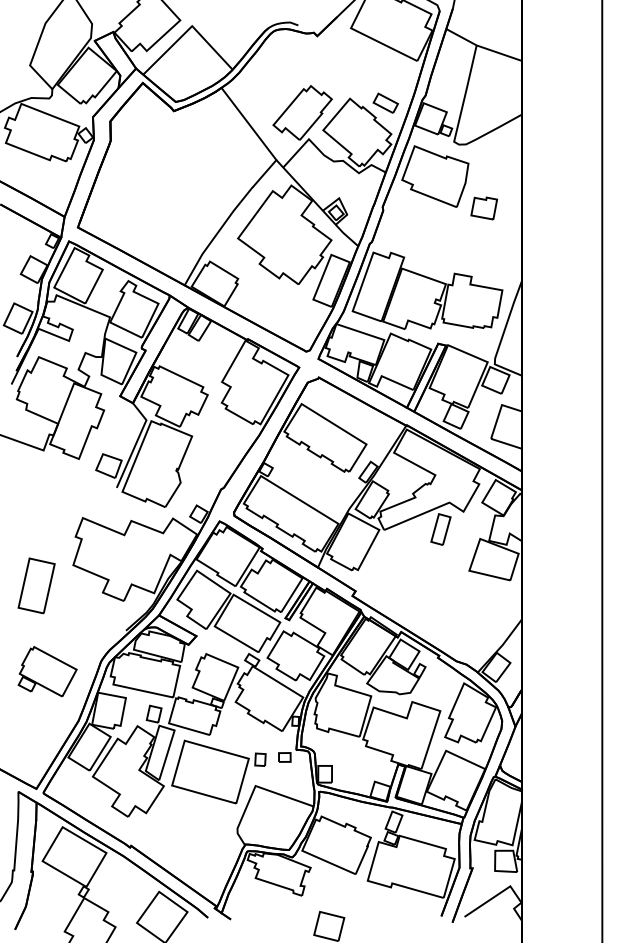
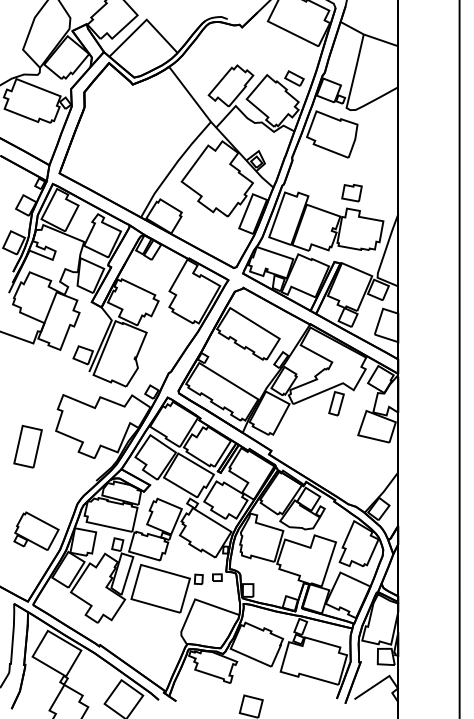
part: (484, 208) -> (352, 193), moved
part: (47, 671) -> (36, 531), moved

